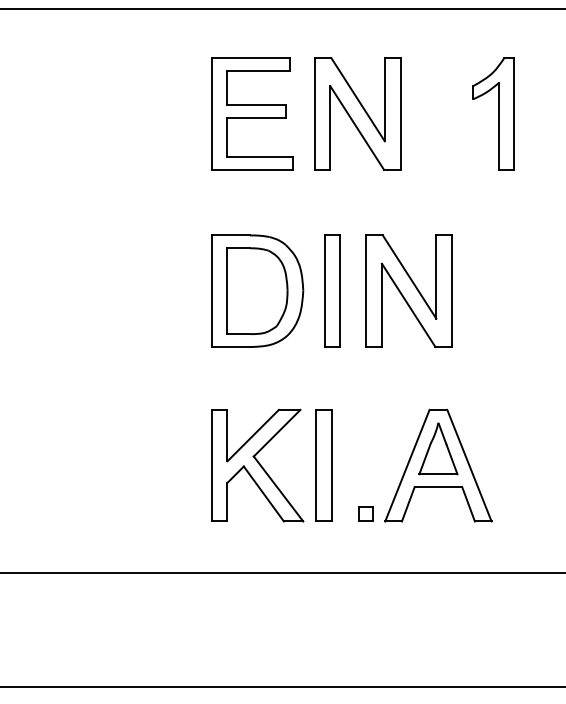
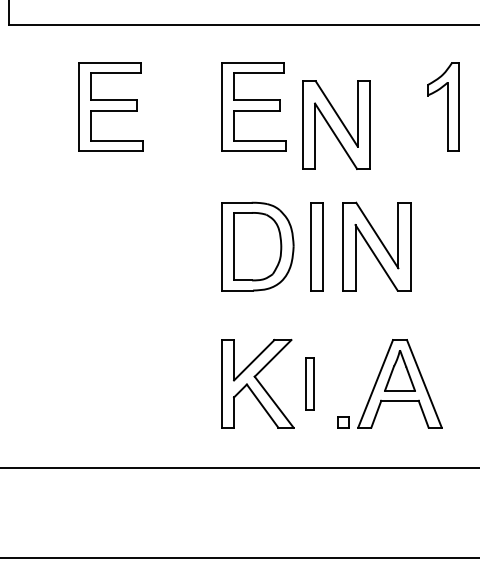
part: (70, 113) -> (110, 106), added
part: (357, 113) -> (336, 124), moved
part: (323, 465) -> (309, 383), size x0.6

